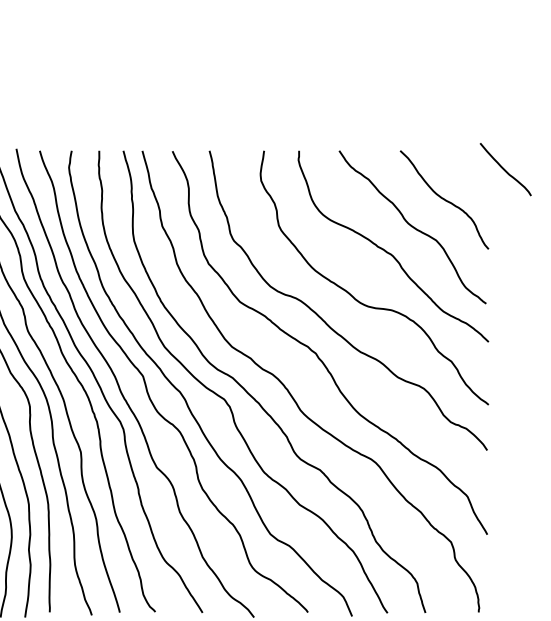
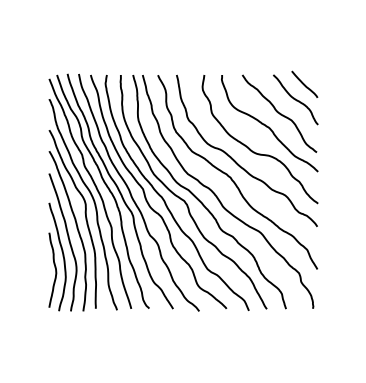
line: (505, 167) -> (304, 83), moved

